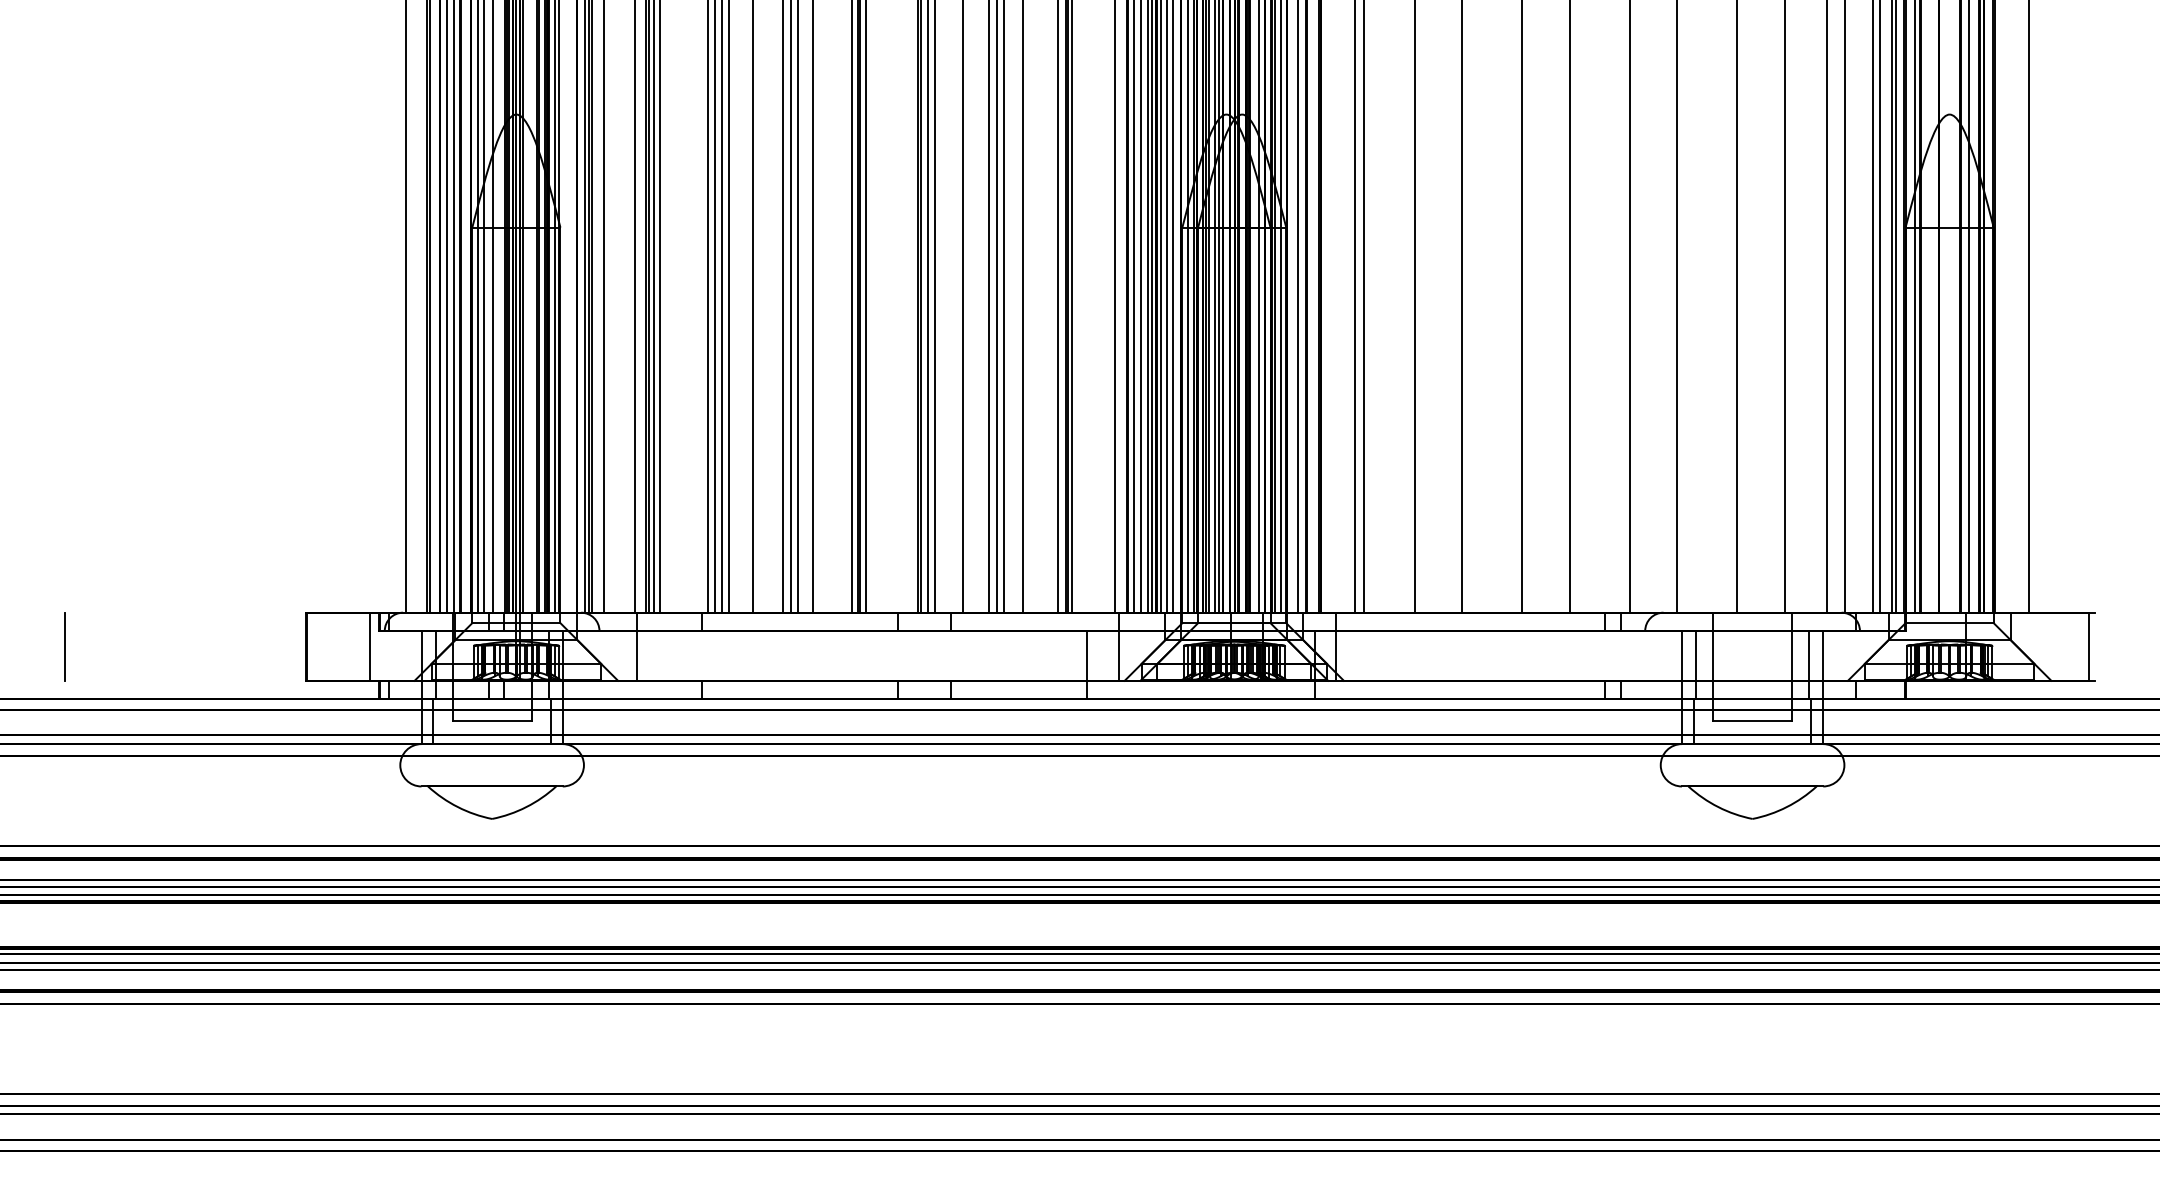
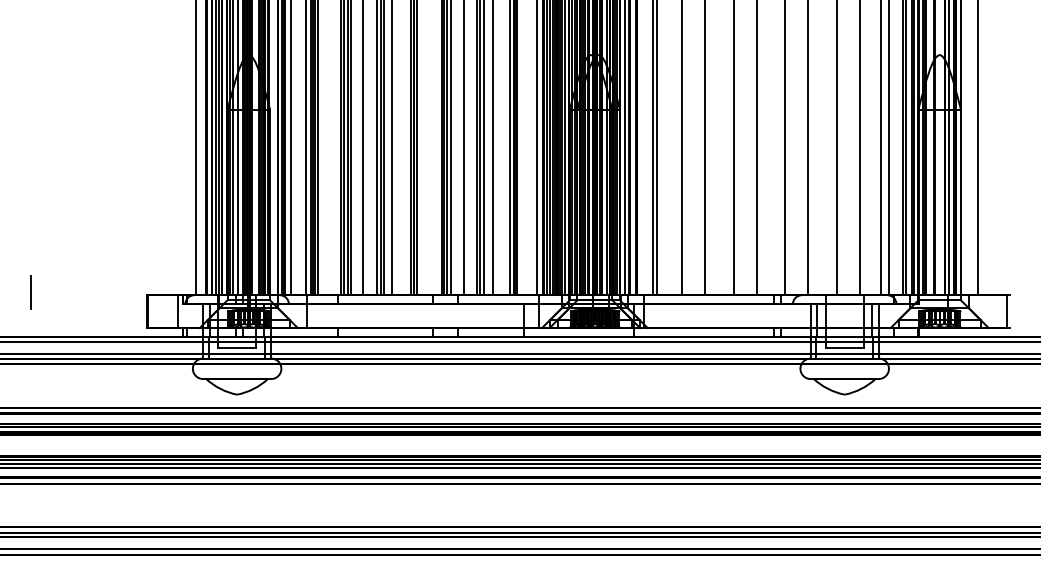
line: (63, 646) -> (30, 292), moved

